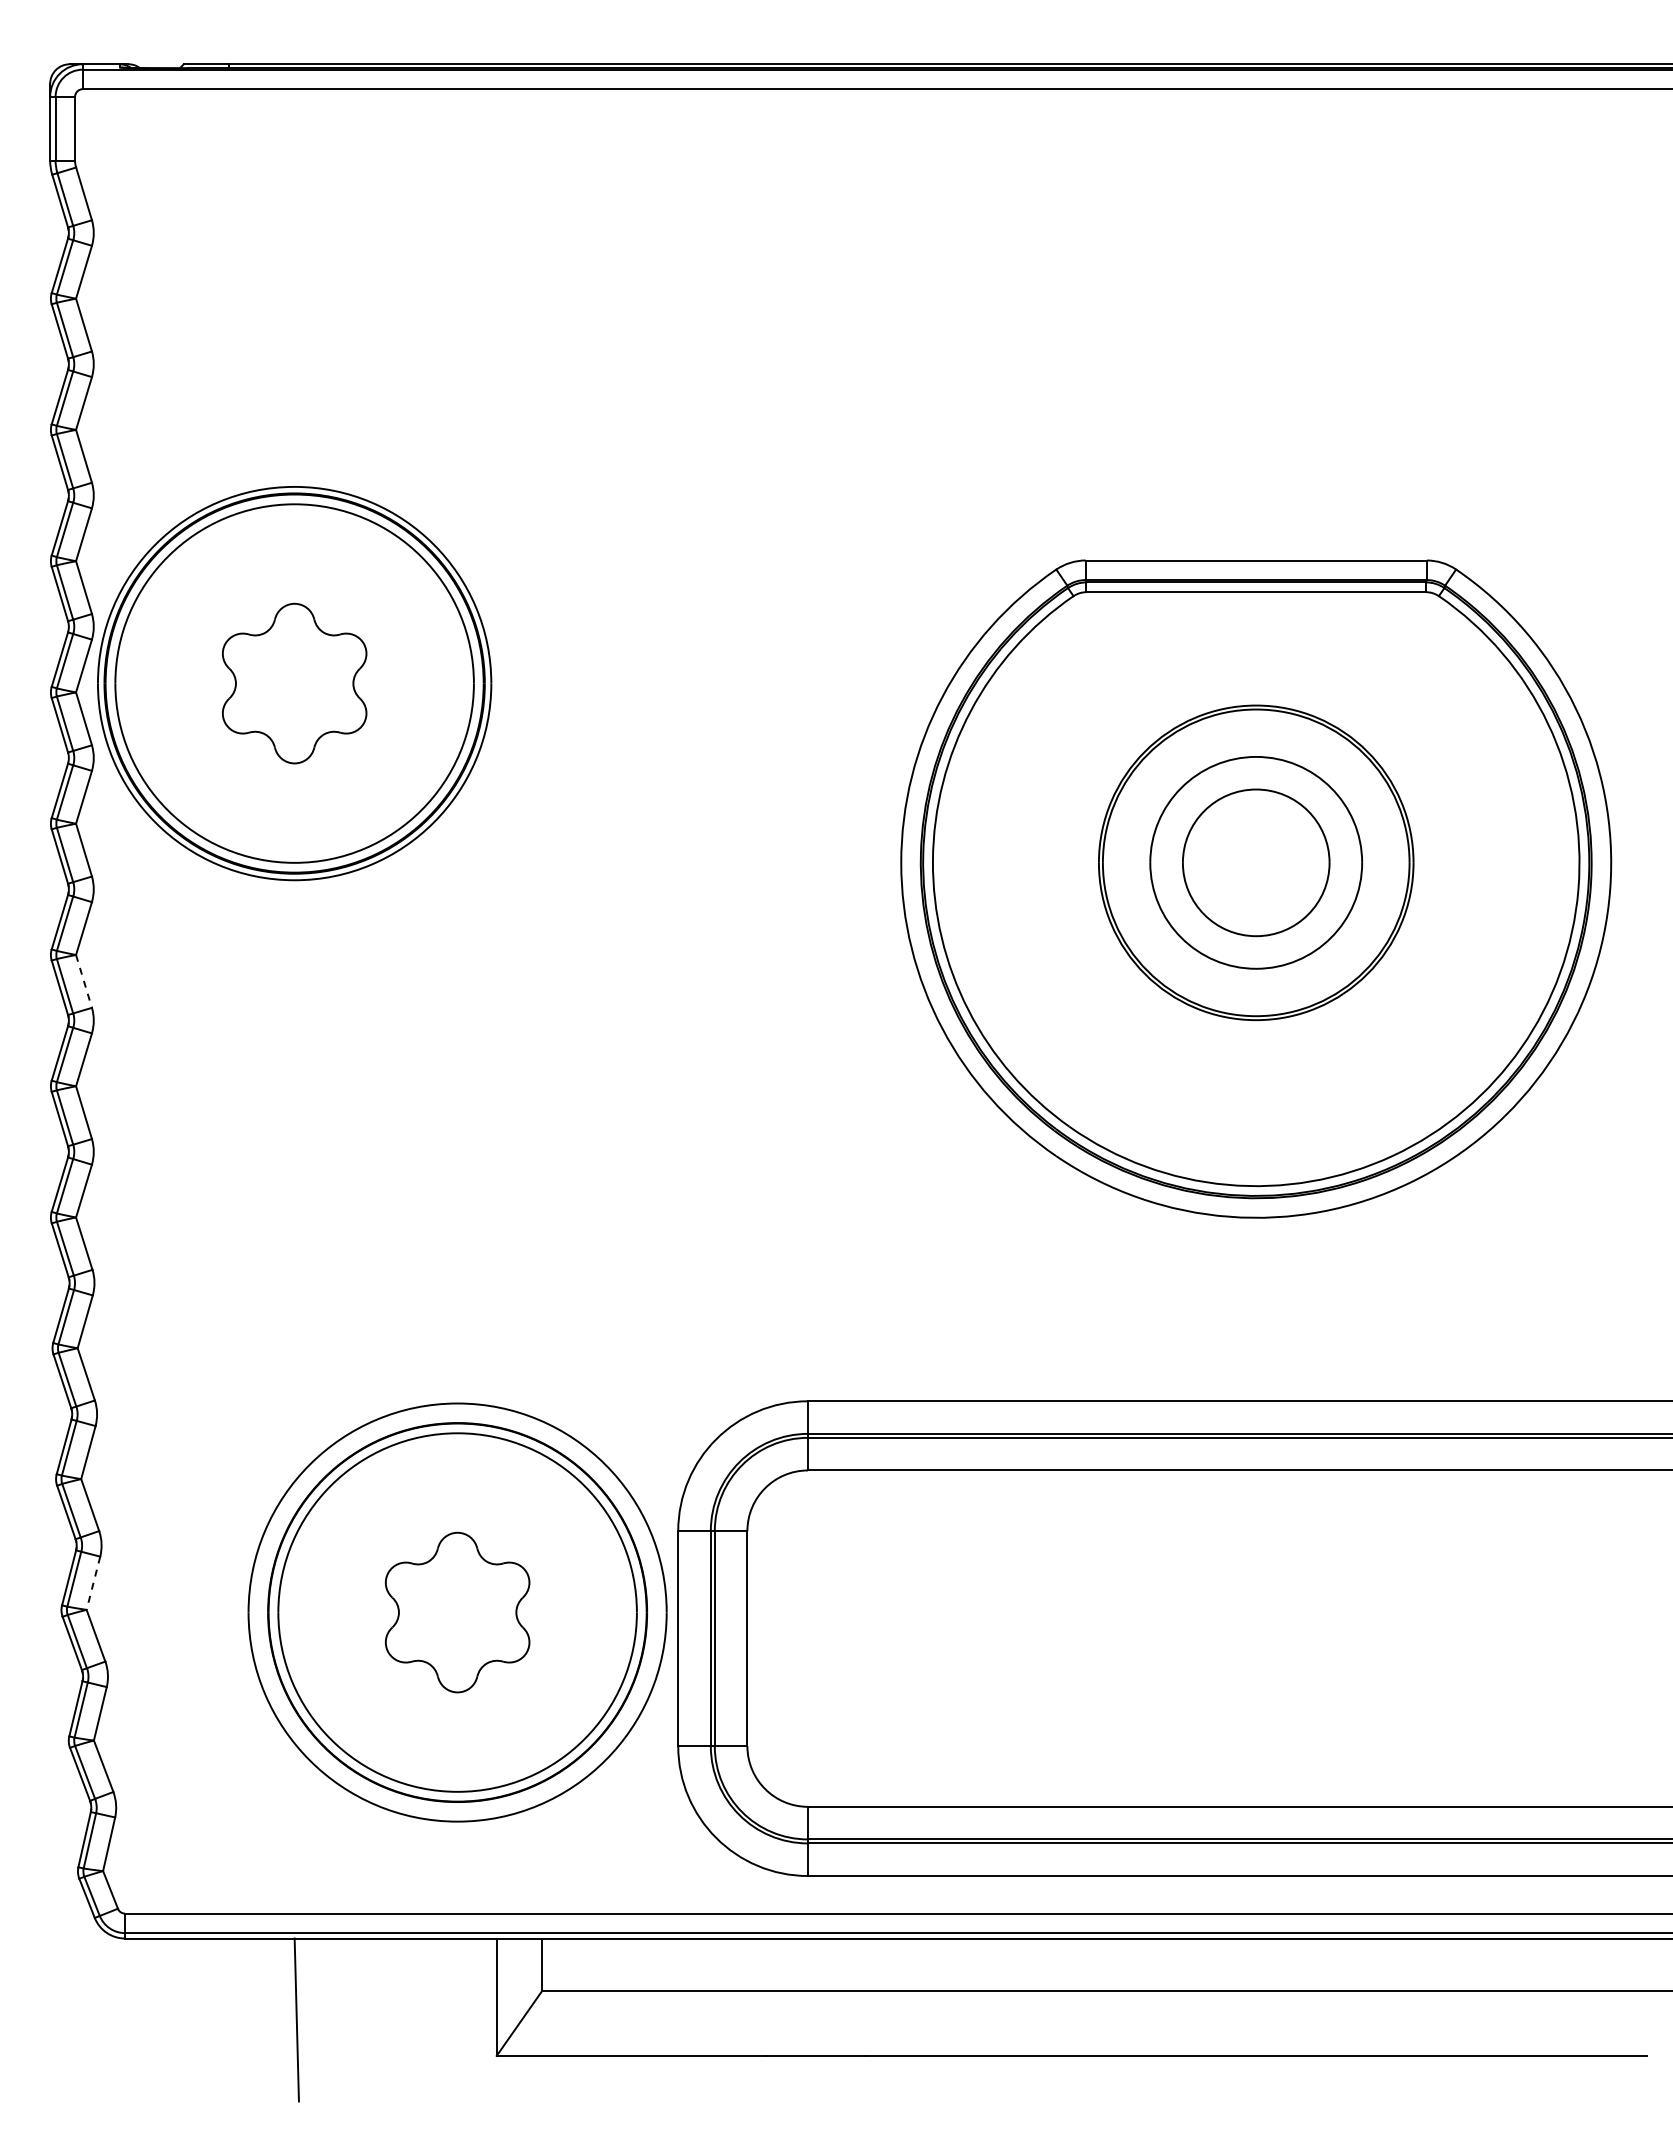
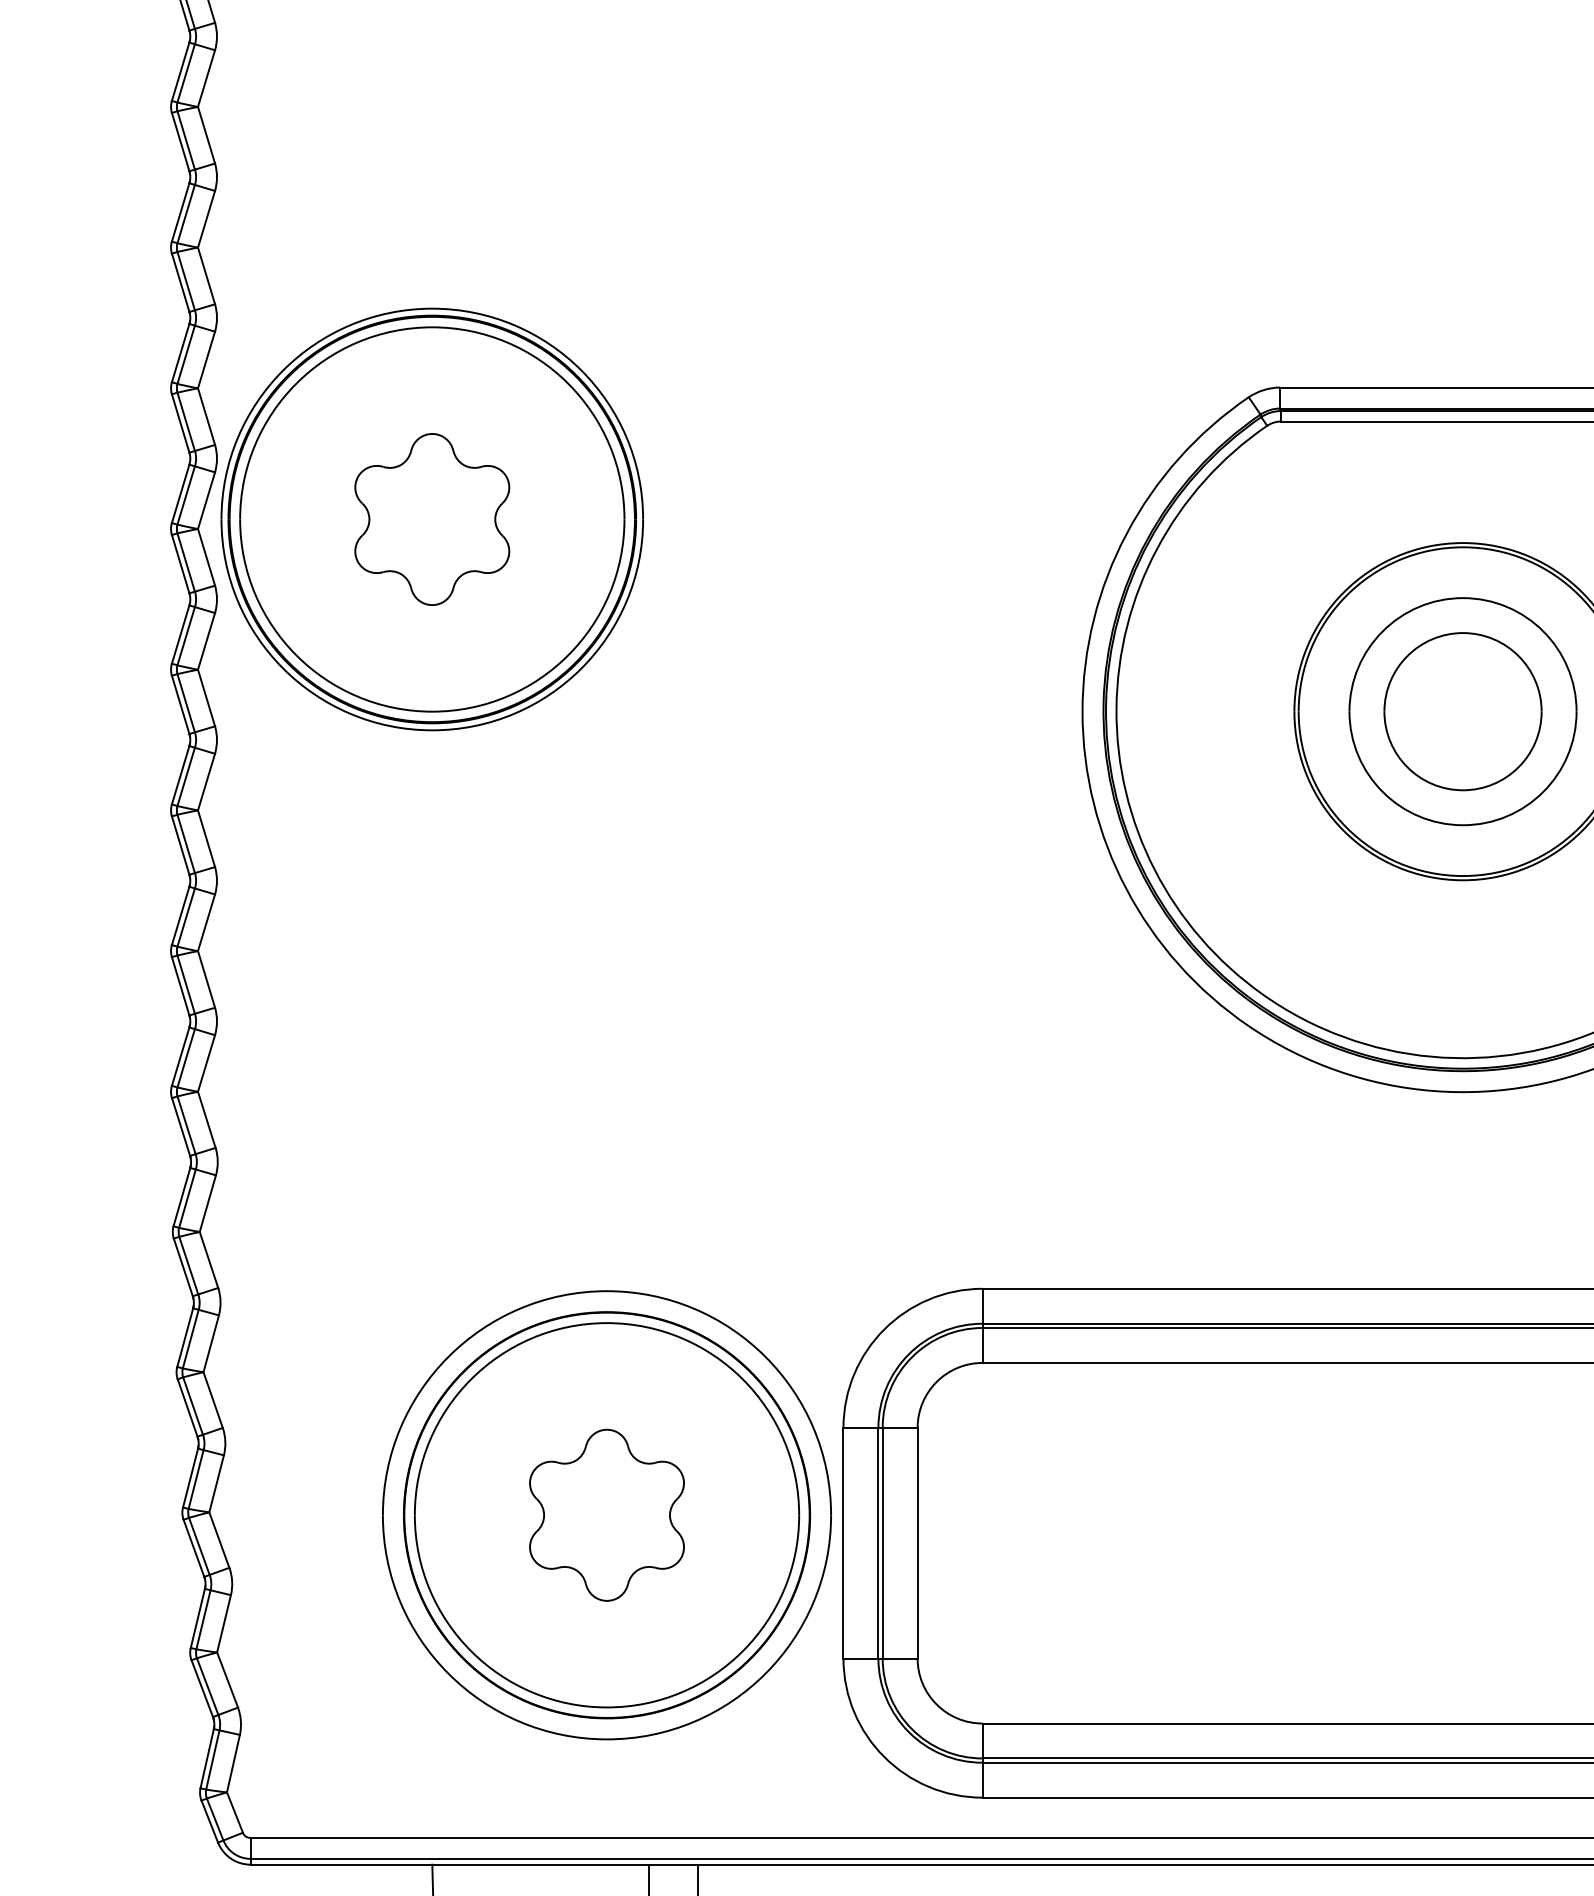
line: (84, 981) -> (207, 838), dashed -> solid
line: (93, 1583) -> (216, 1484), dashed -> solid

